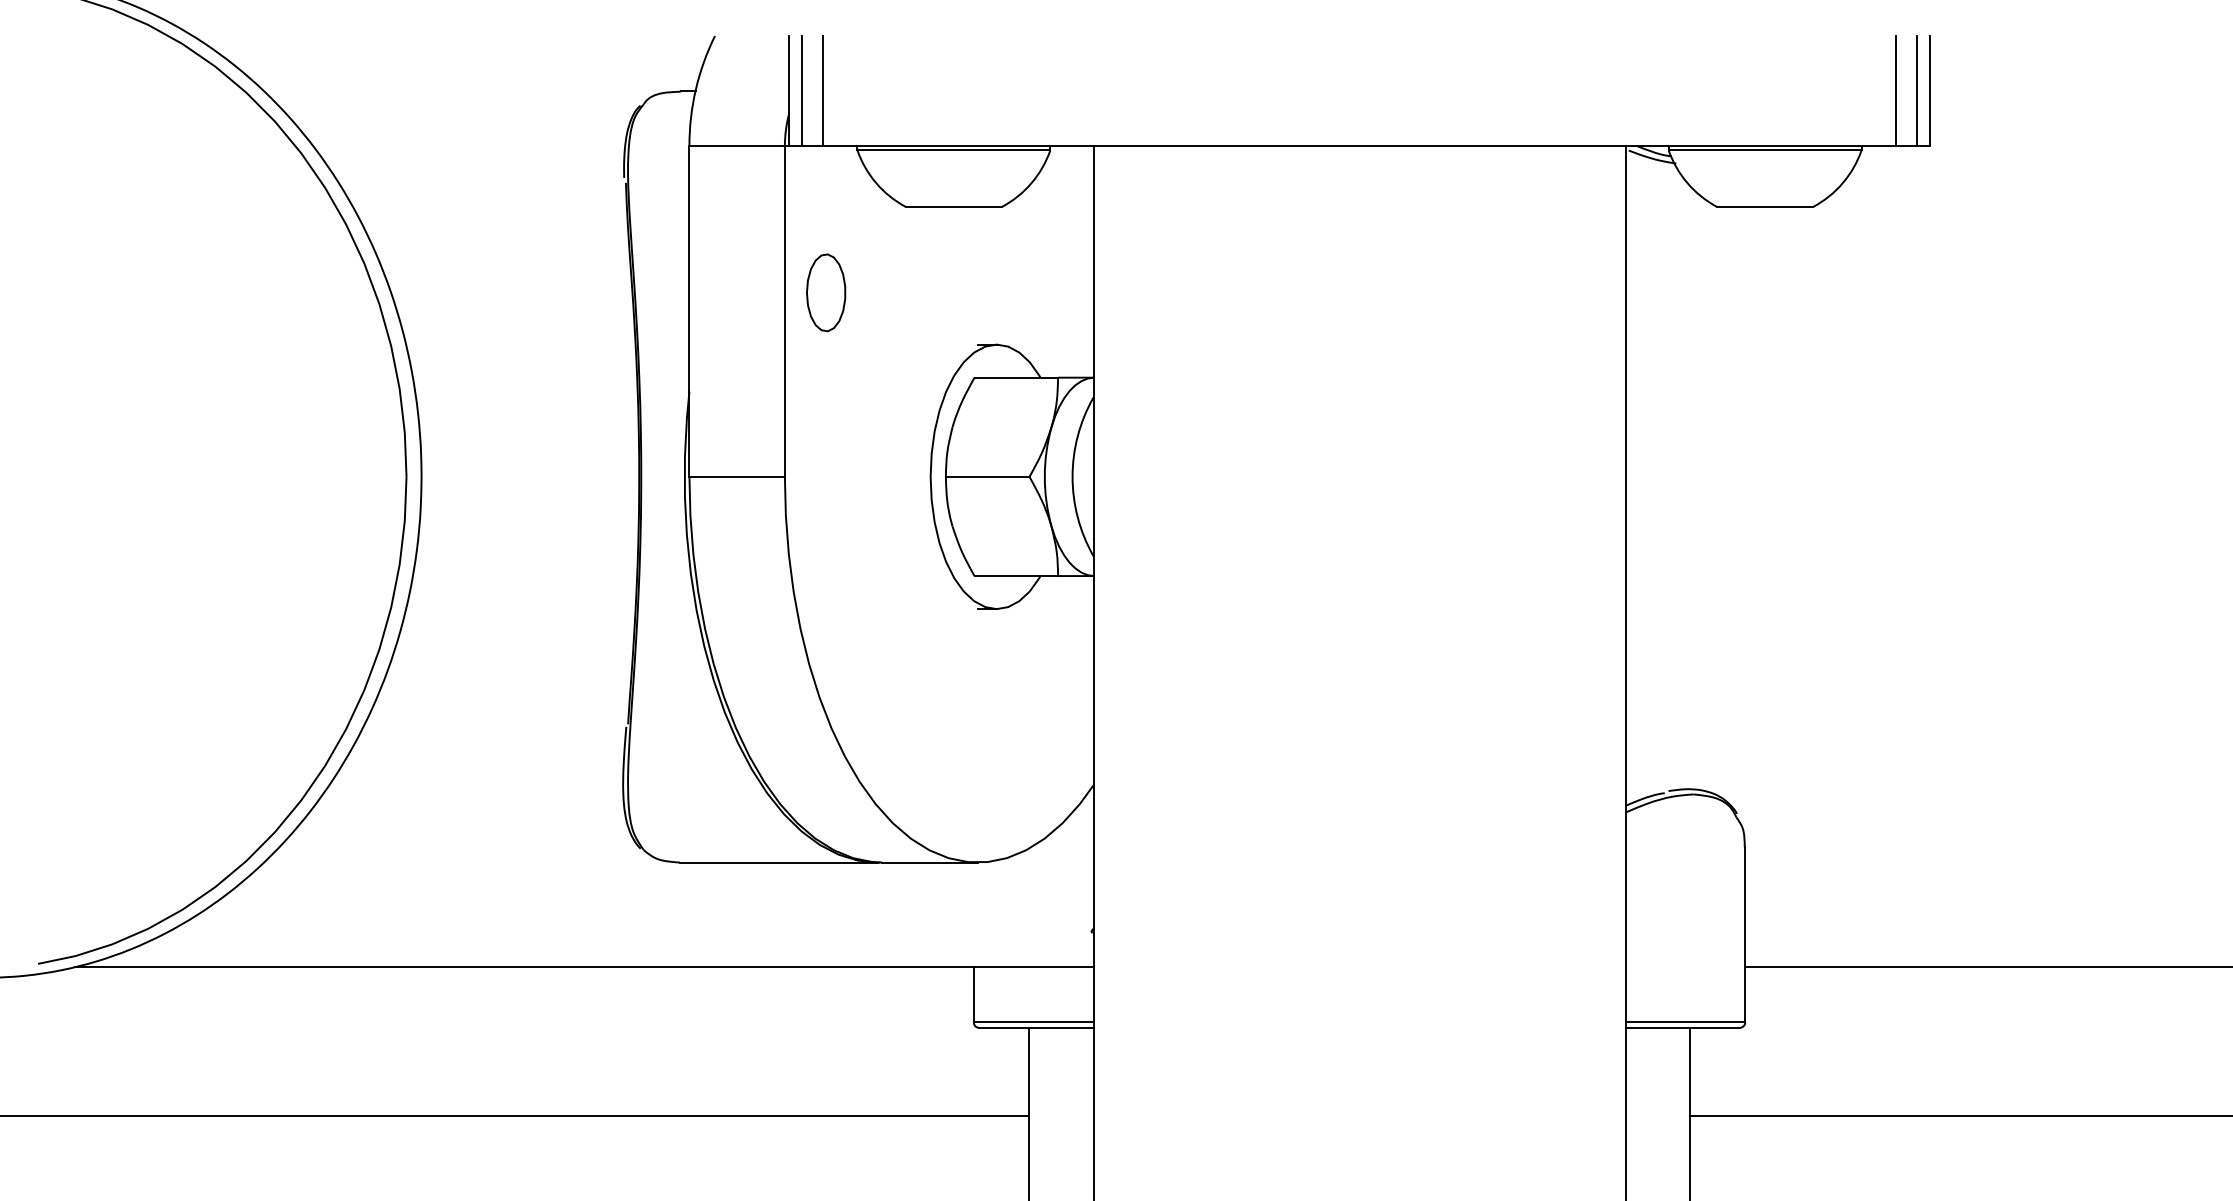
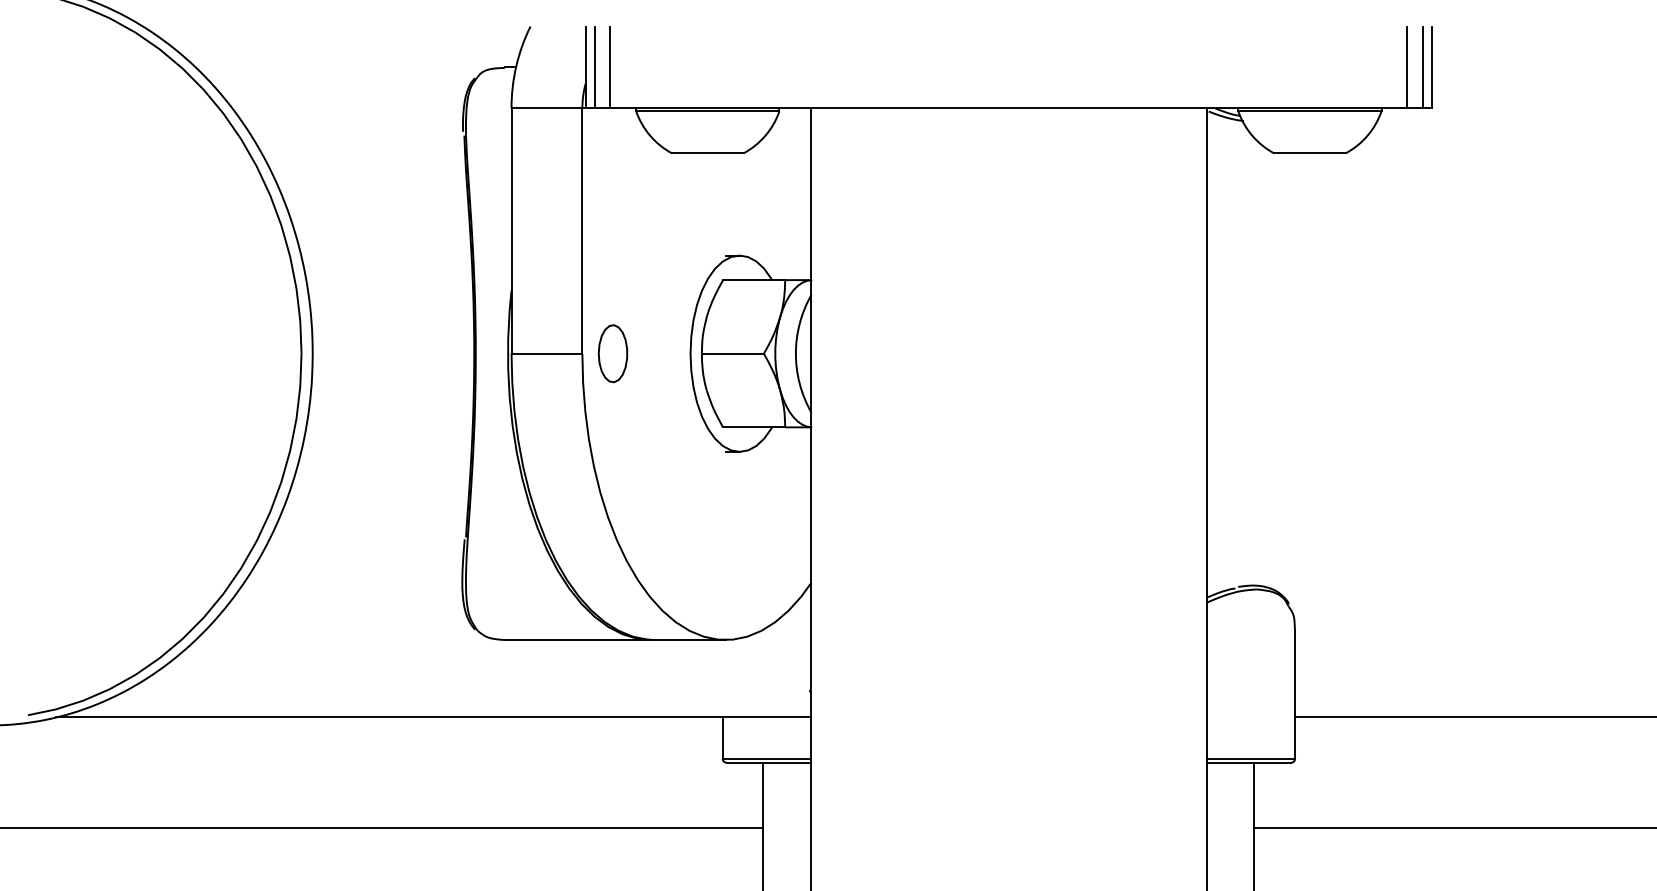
part: (826, 292) -> (613, 353), moved

